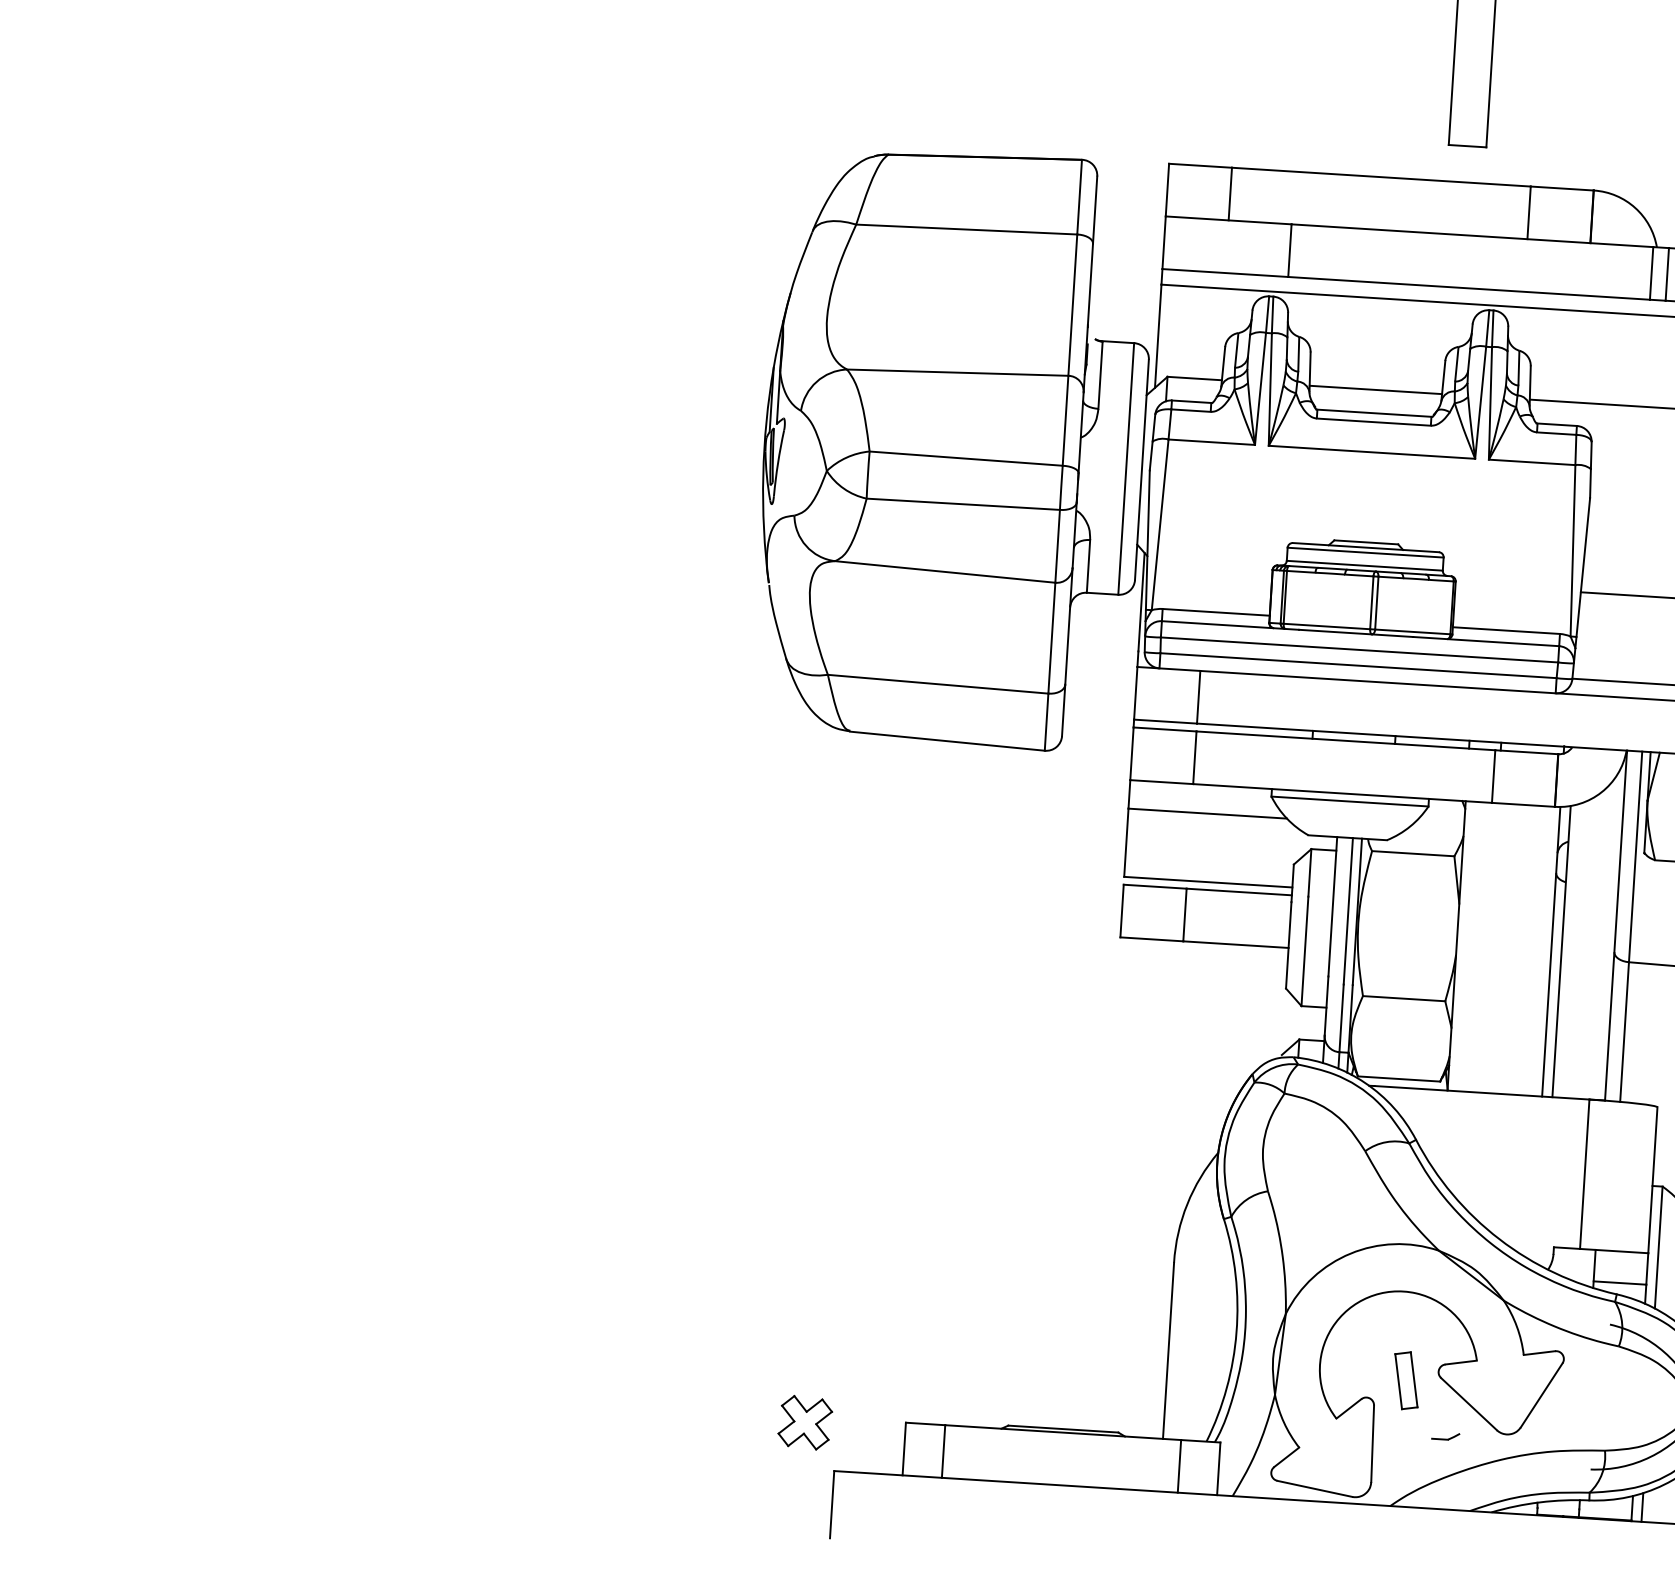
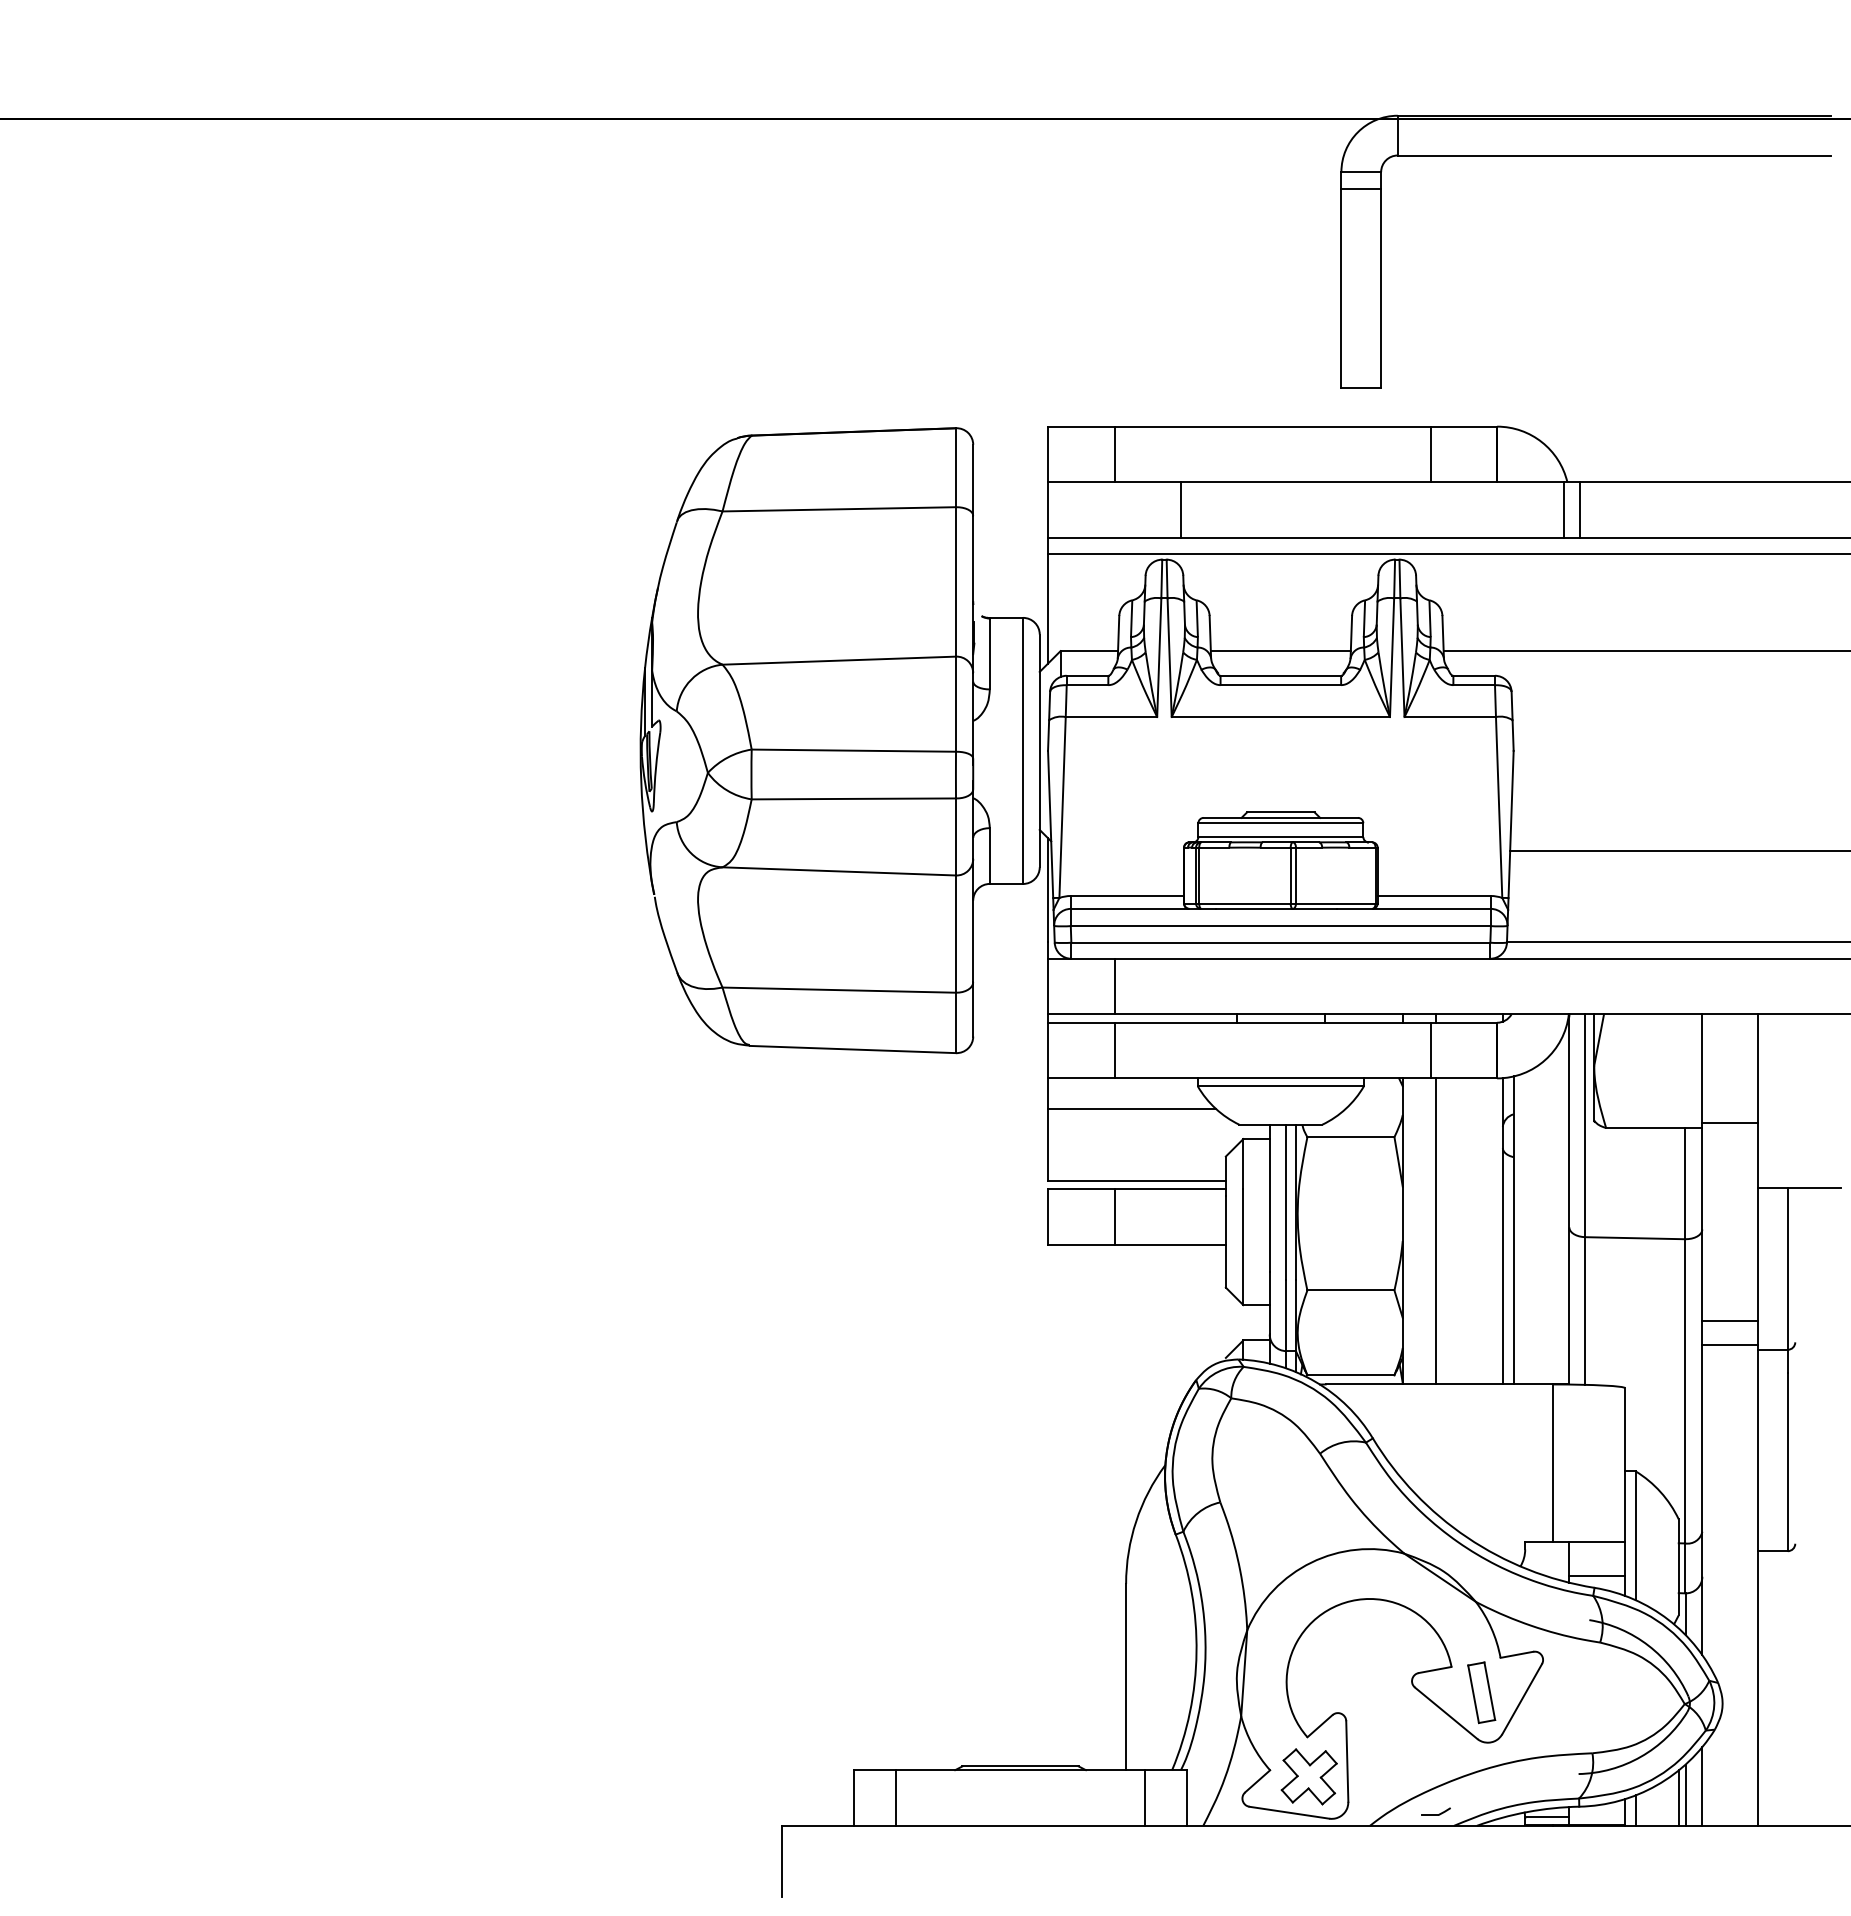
line: (1488, 948) -> (1436, 1231), added
part: (1406, 1380) -> (1481, 1692), moved
part: (804, 1422) -> (1308, 1776), moved
part: (1445, 1436) -> (1435, 1811), moved
line: (1558, 1507) -> (1547, 1816), added

